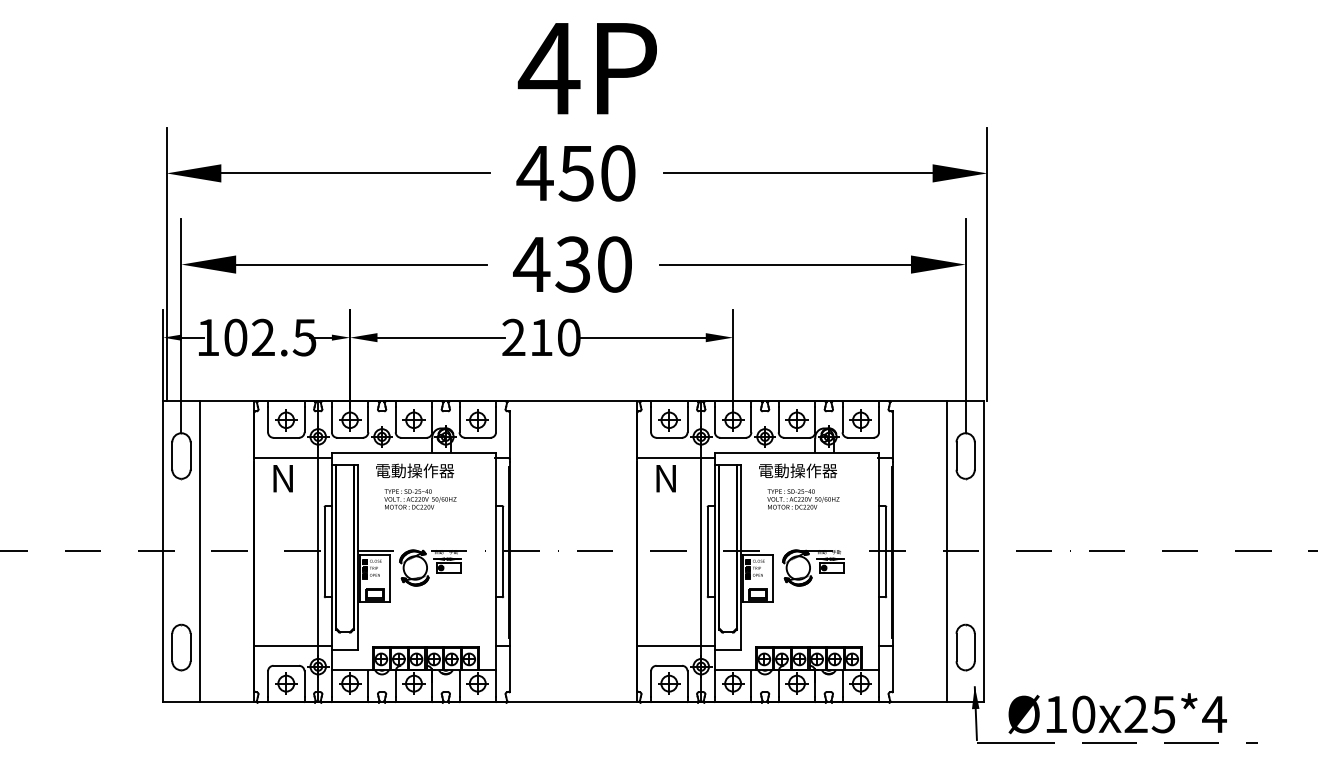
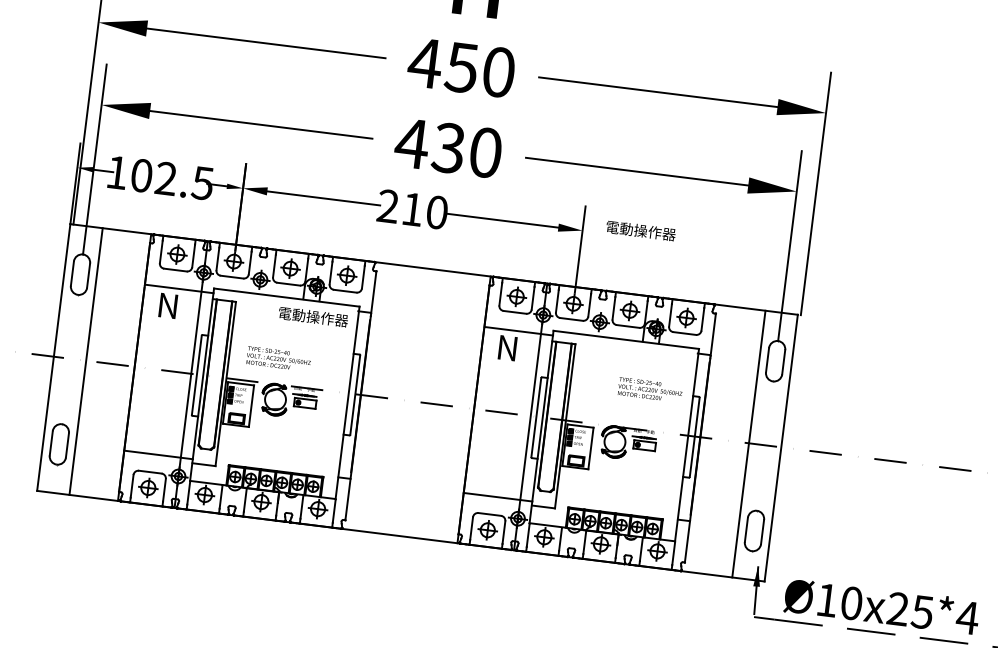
text: (415, 470) -> (313, 316), moved
text: (798, 470) -> (641, 230), moved
text: (420, 499) -> (278, 359), moved
text: (803, 499) -> (650, 390), moved

